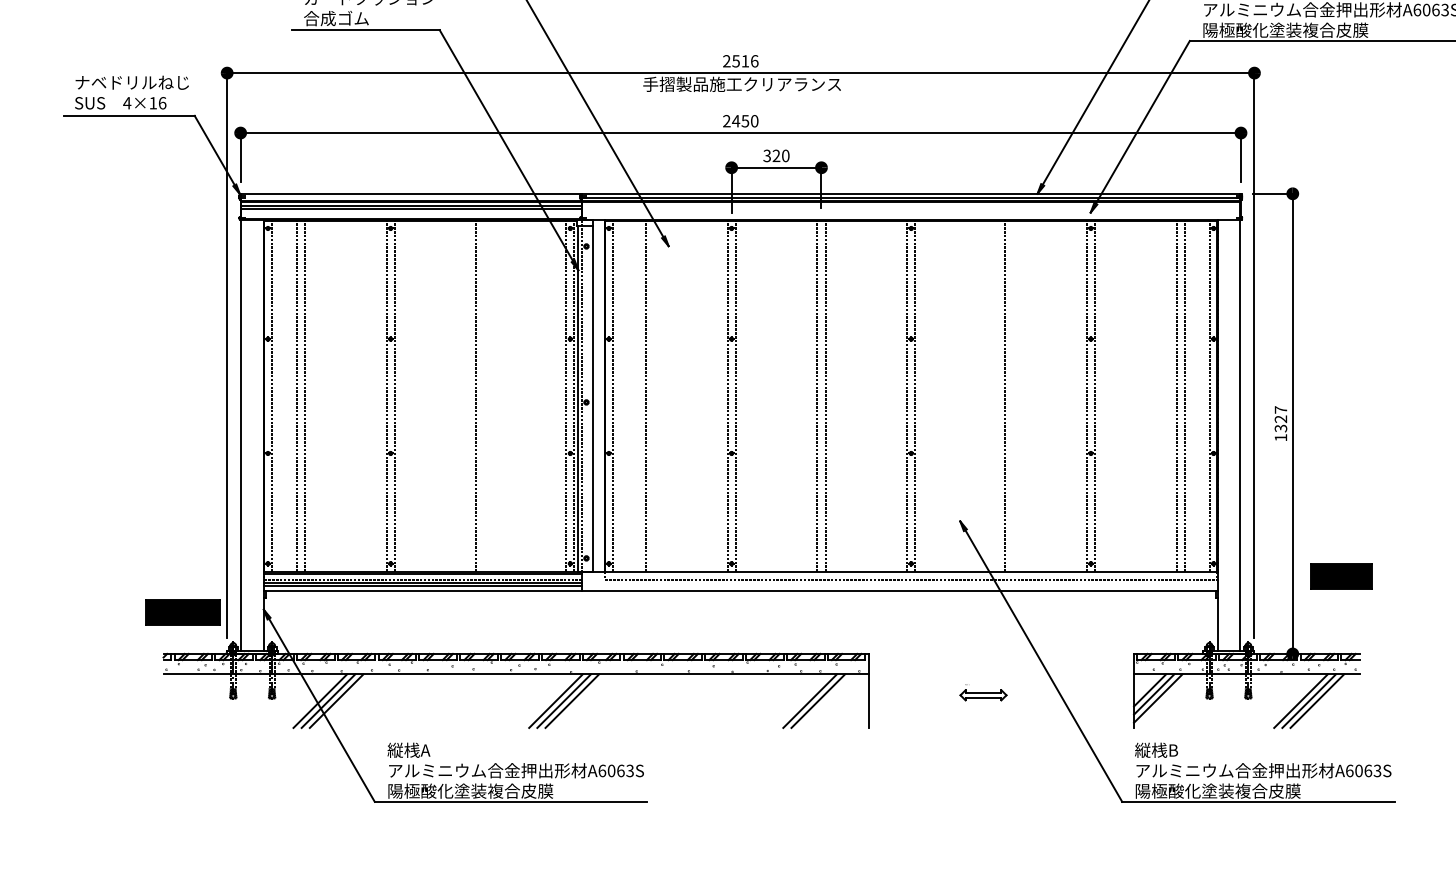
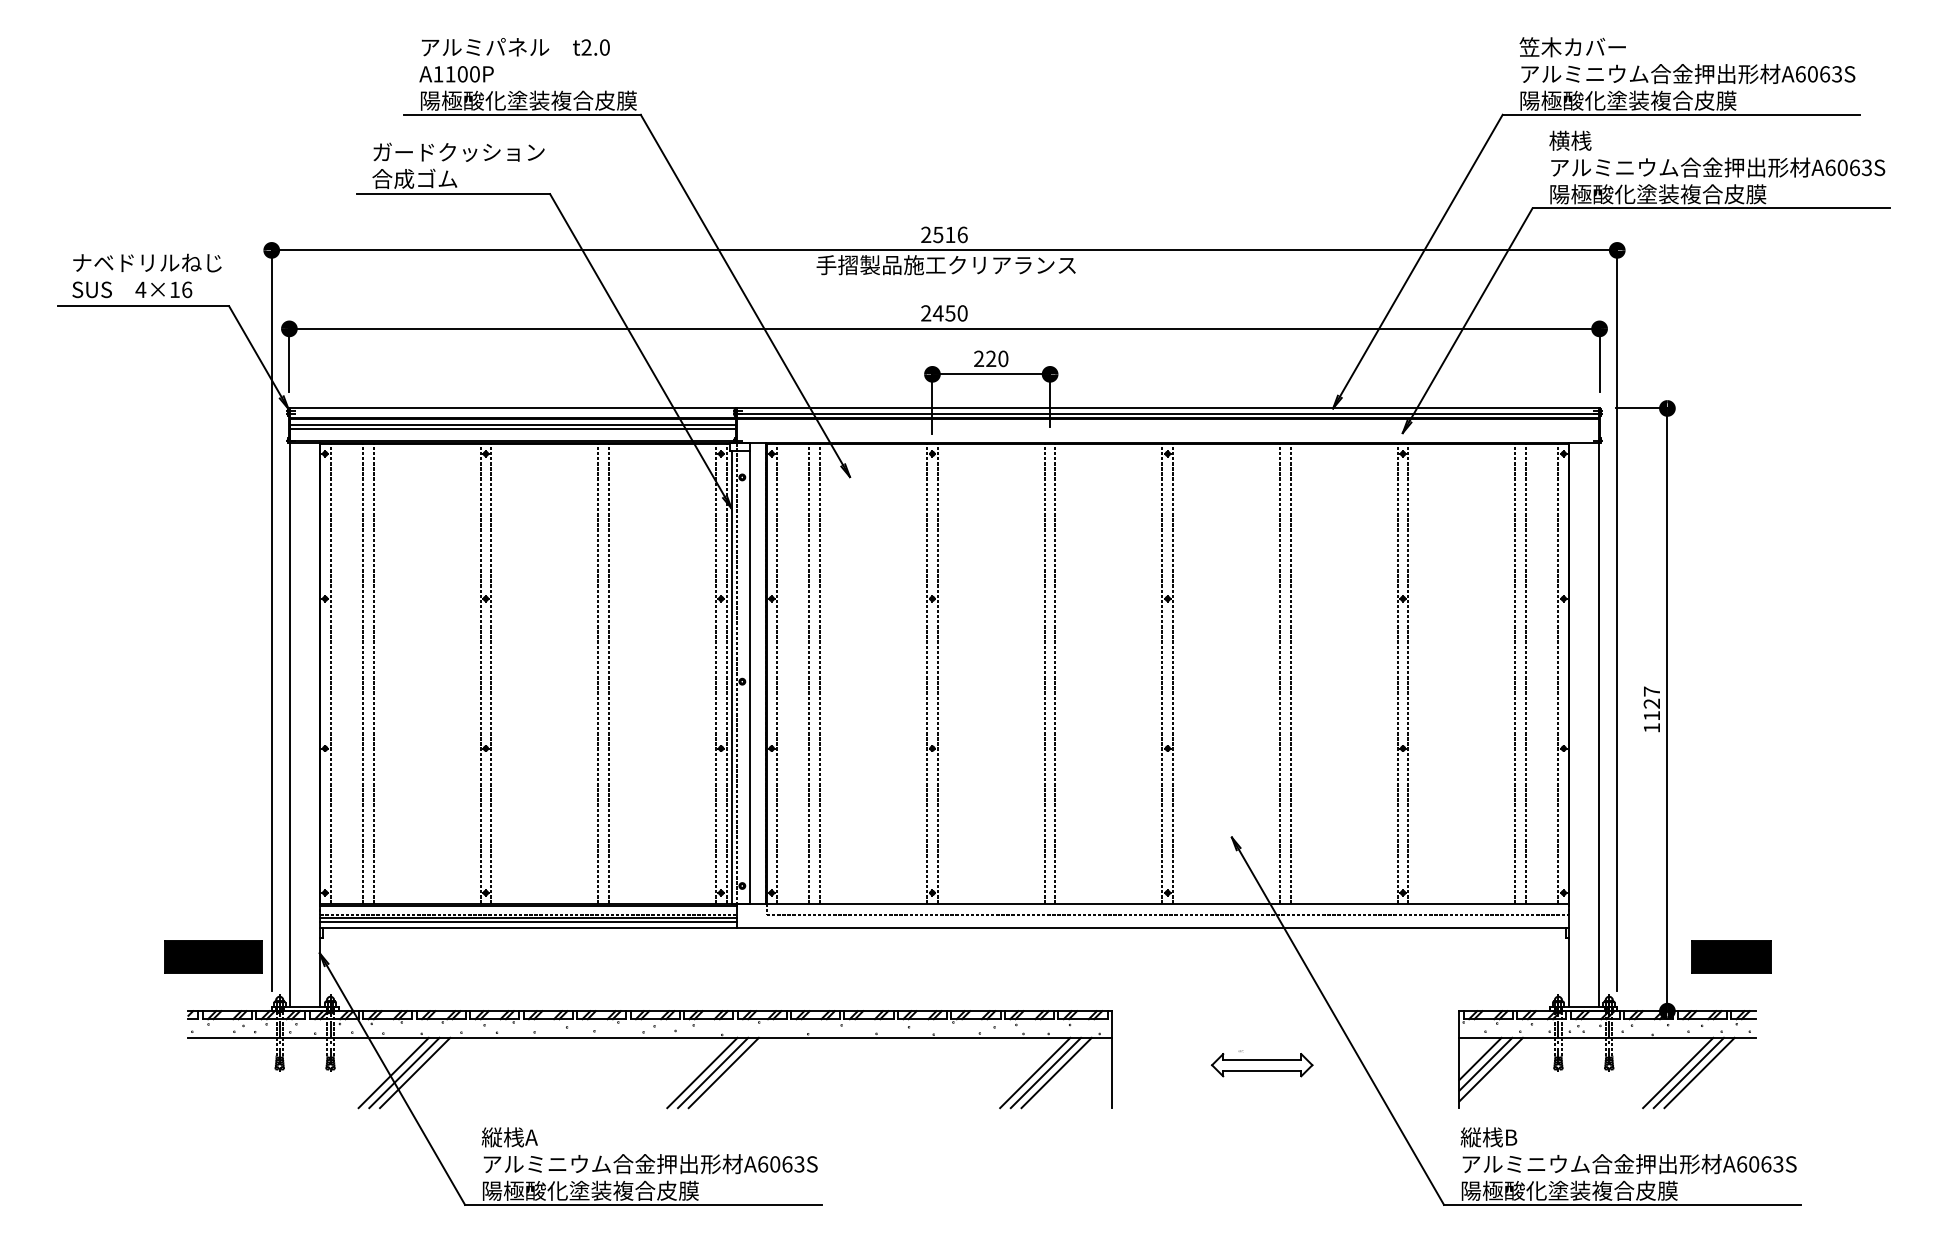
text: (767, 156) -> (979, 359), 320 -> 220
line: (484, 396) -> (608, 673), added
line: (637, 396) -> (809, 673), added
line: (997, 396) -> (1280, 673), added
text: (1280, 428) -> (1651, 715), 1327 -> 1127
part: (1341, 576) -> (1731, 956), moved
part: (983, 695) -> (1262, 1065), size x1.67
line: (826, 700) -> (1056, 1072), added

